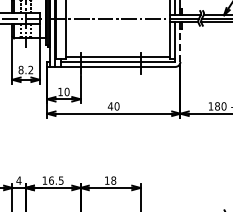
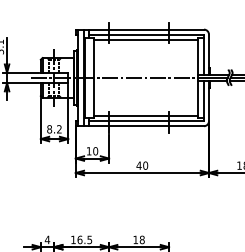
line: (180, 42) -> (209, 101), dashed -> solid

